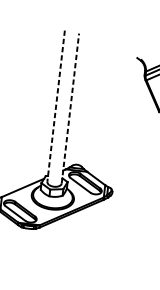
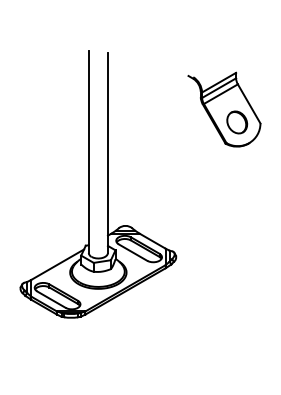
line: (55, 106) -> (88, 152), dashed -> solid
line: (70, 108) -> (107, 152), dashed -> solid

